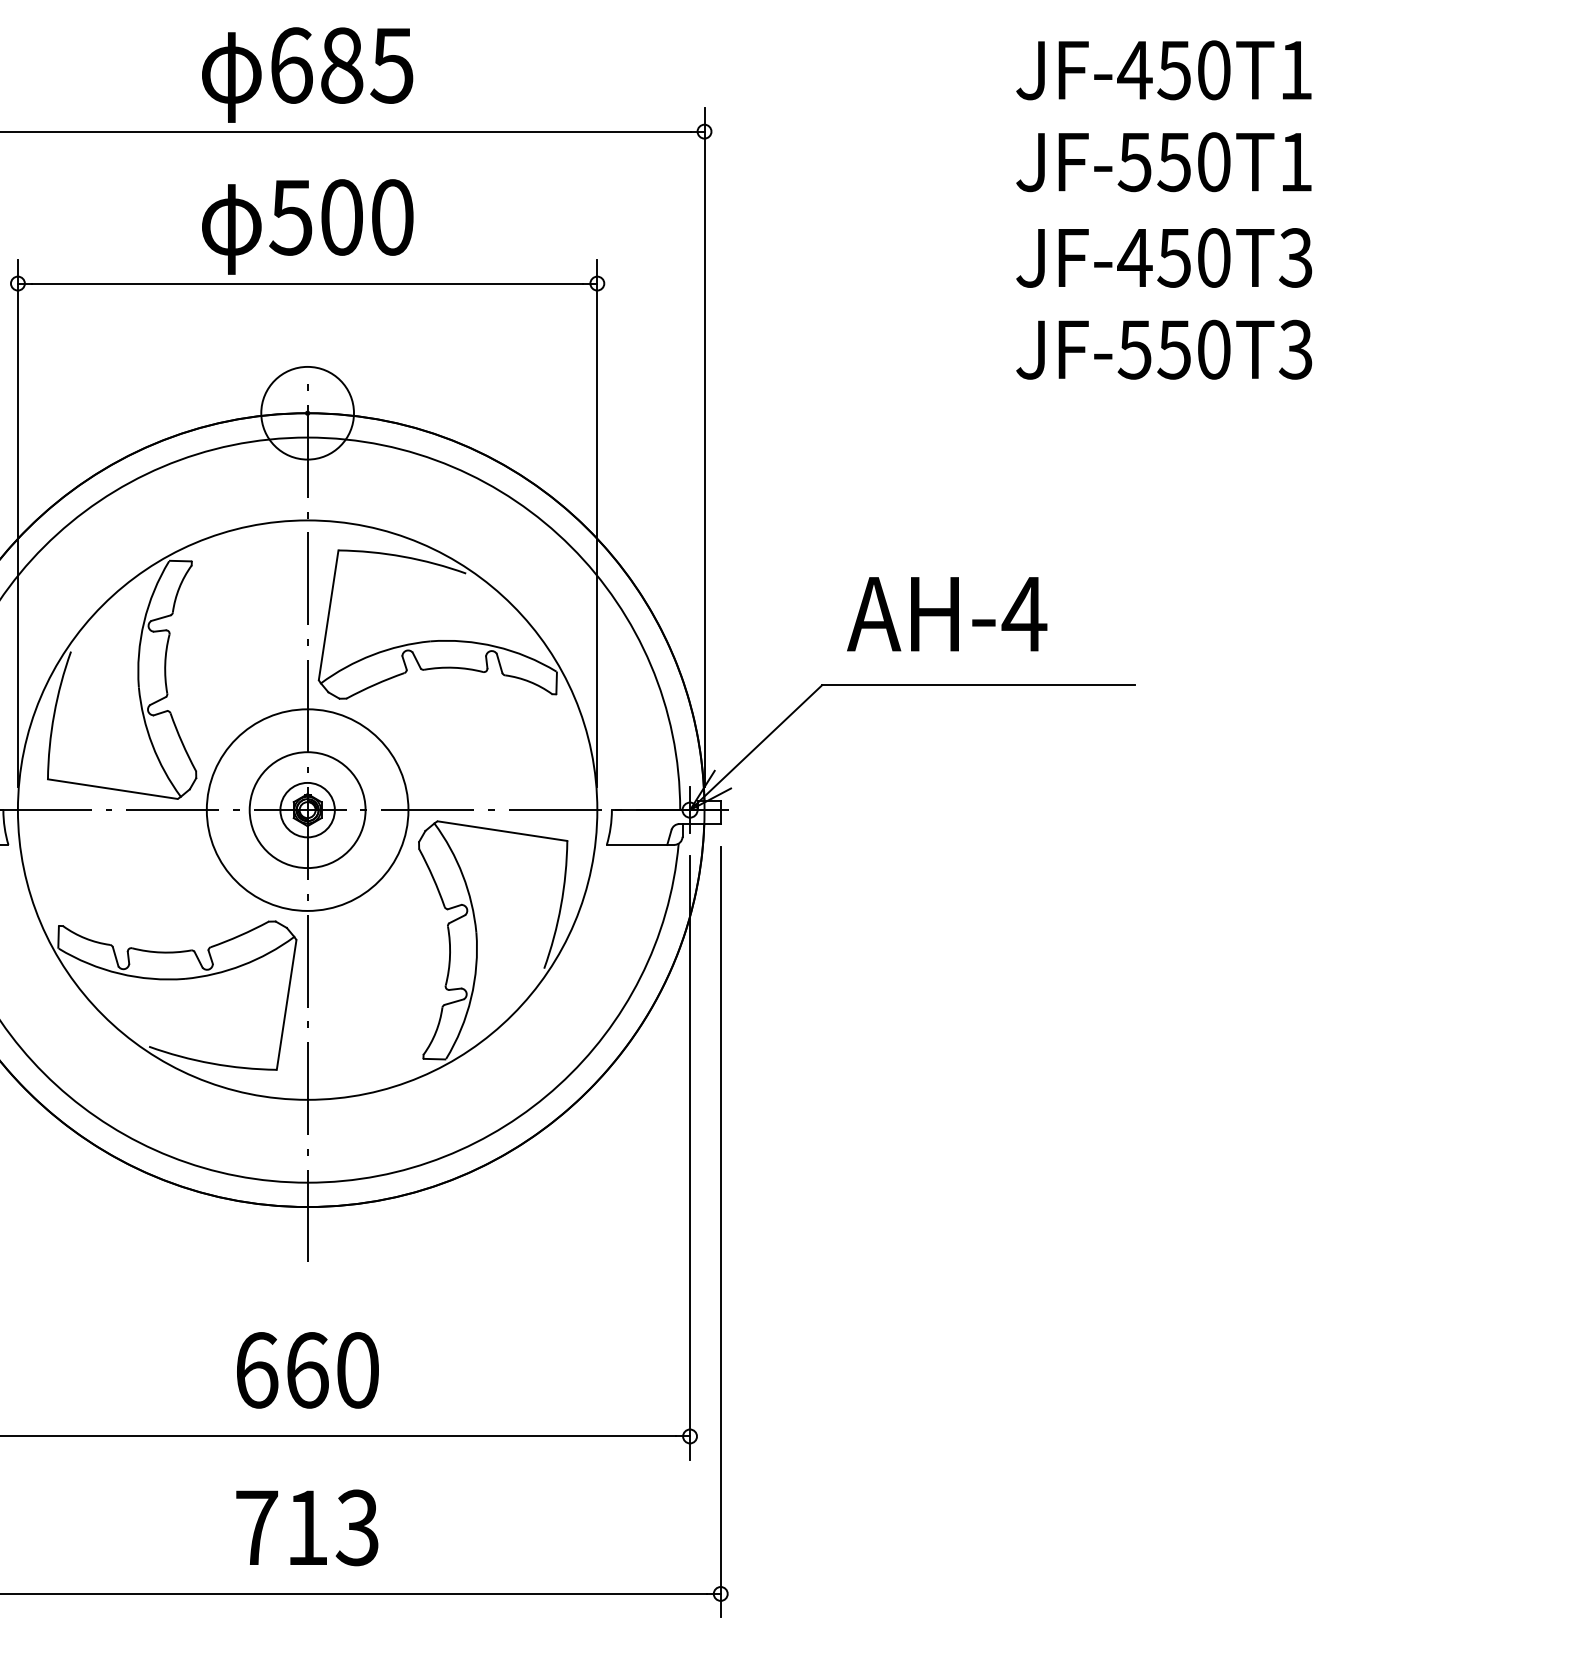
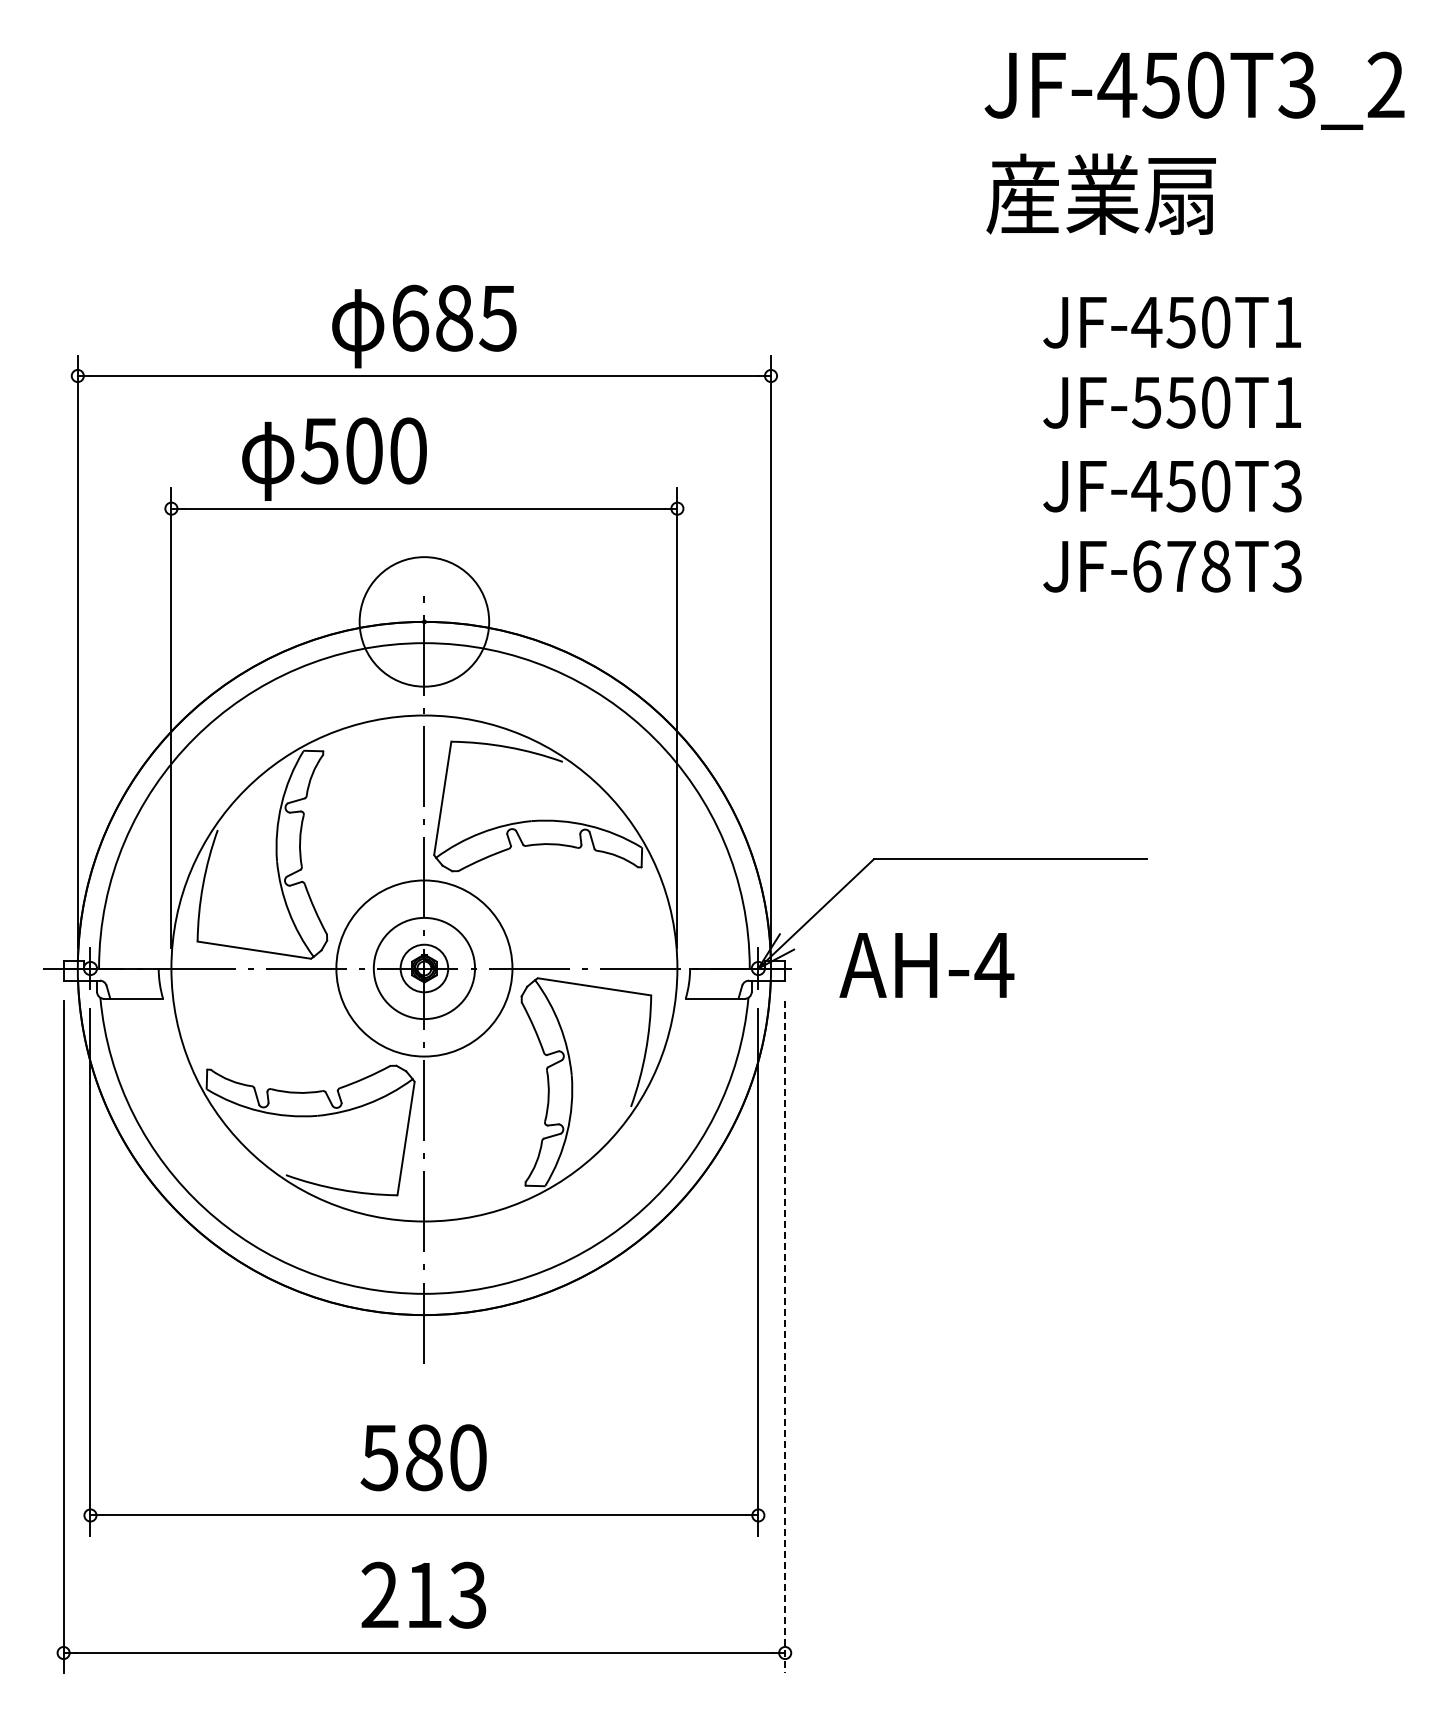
text: (307, 226) -> (334, 458), moved
text: (1174, 349) -> (1181, 566), JF-550T3 -> JF-678T3
circle: (306, 412) -> (423, 621), size x1.6
text: (946, 614) -> (926, 965), moved
line: (721, 1232) -> (785, 1337), solid -> dashed
text: (281, 1370) -> (401, 1457), 660 -> 580
text: (256, 1526) -> (379, 1594), 713 -> 213

